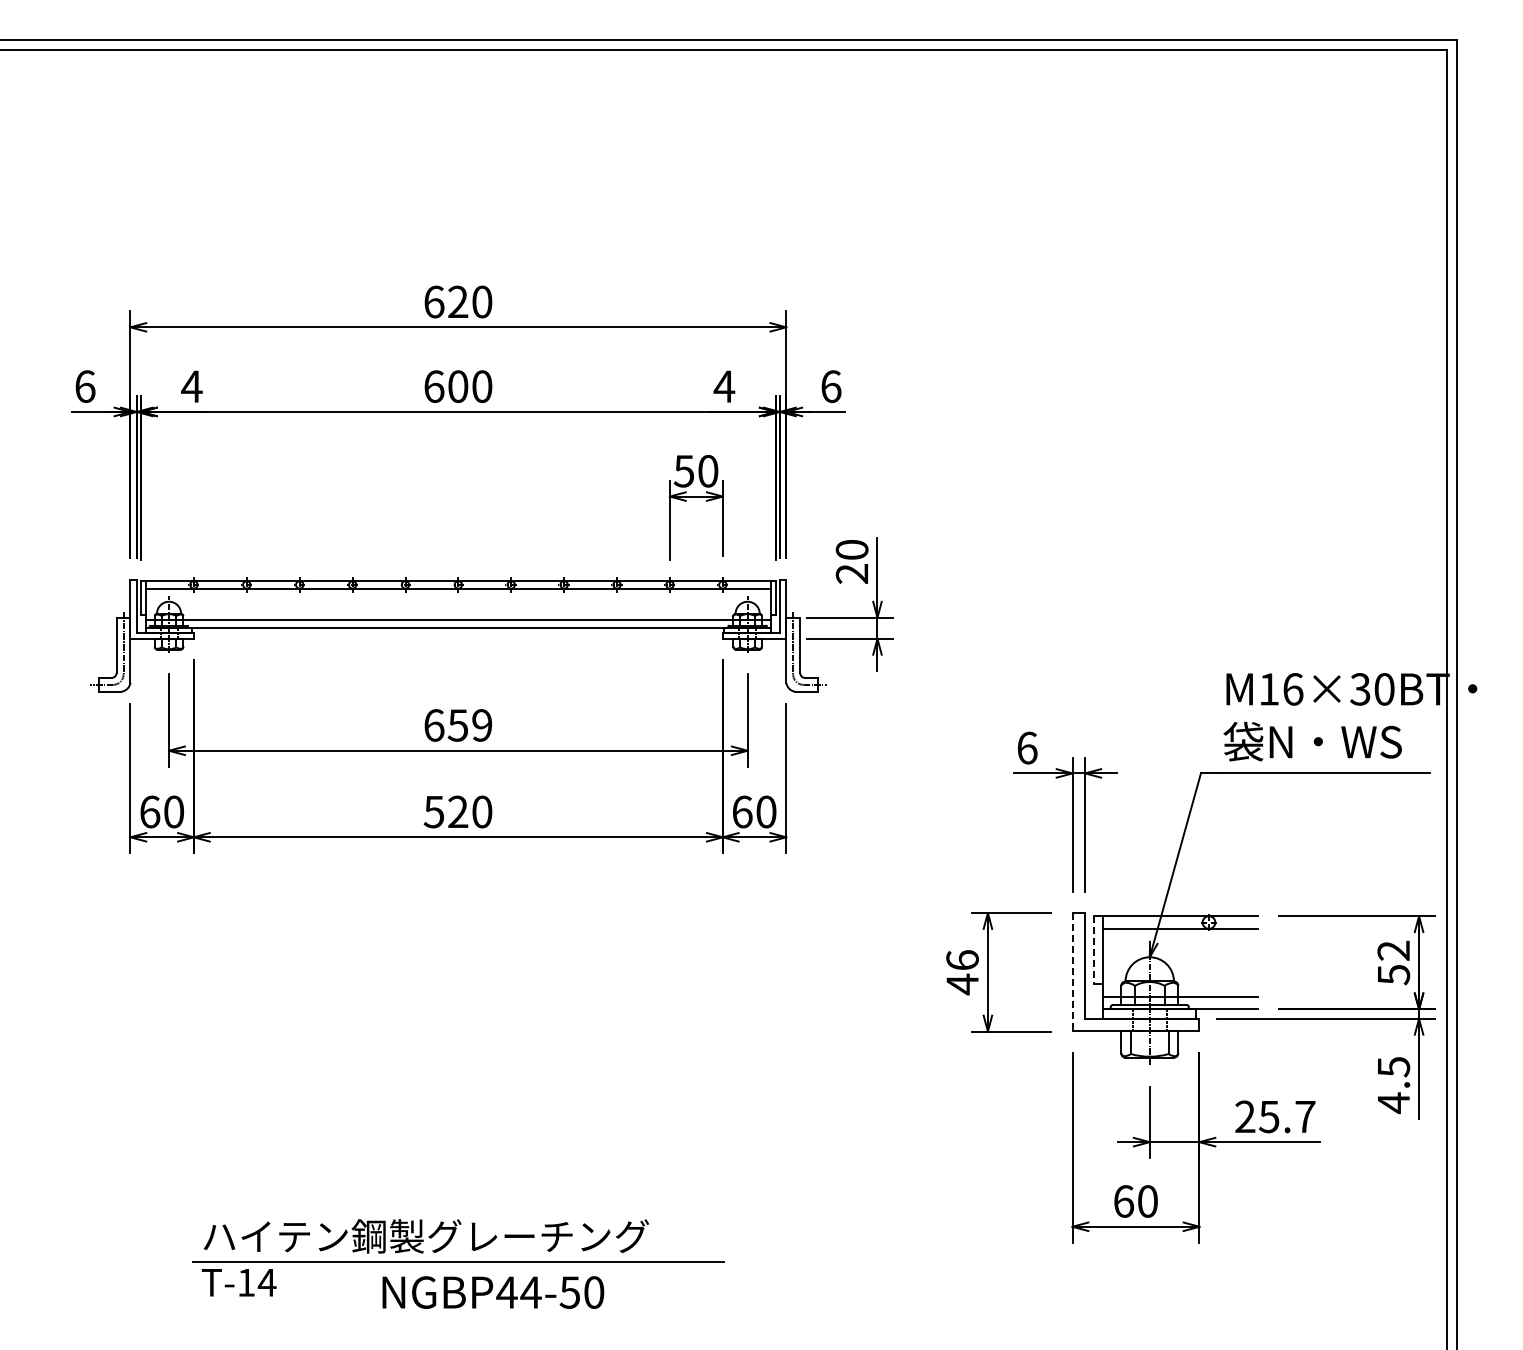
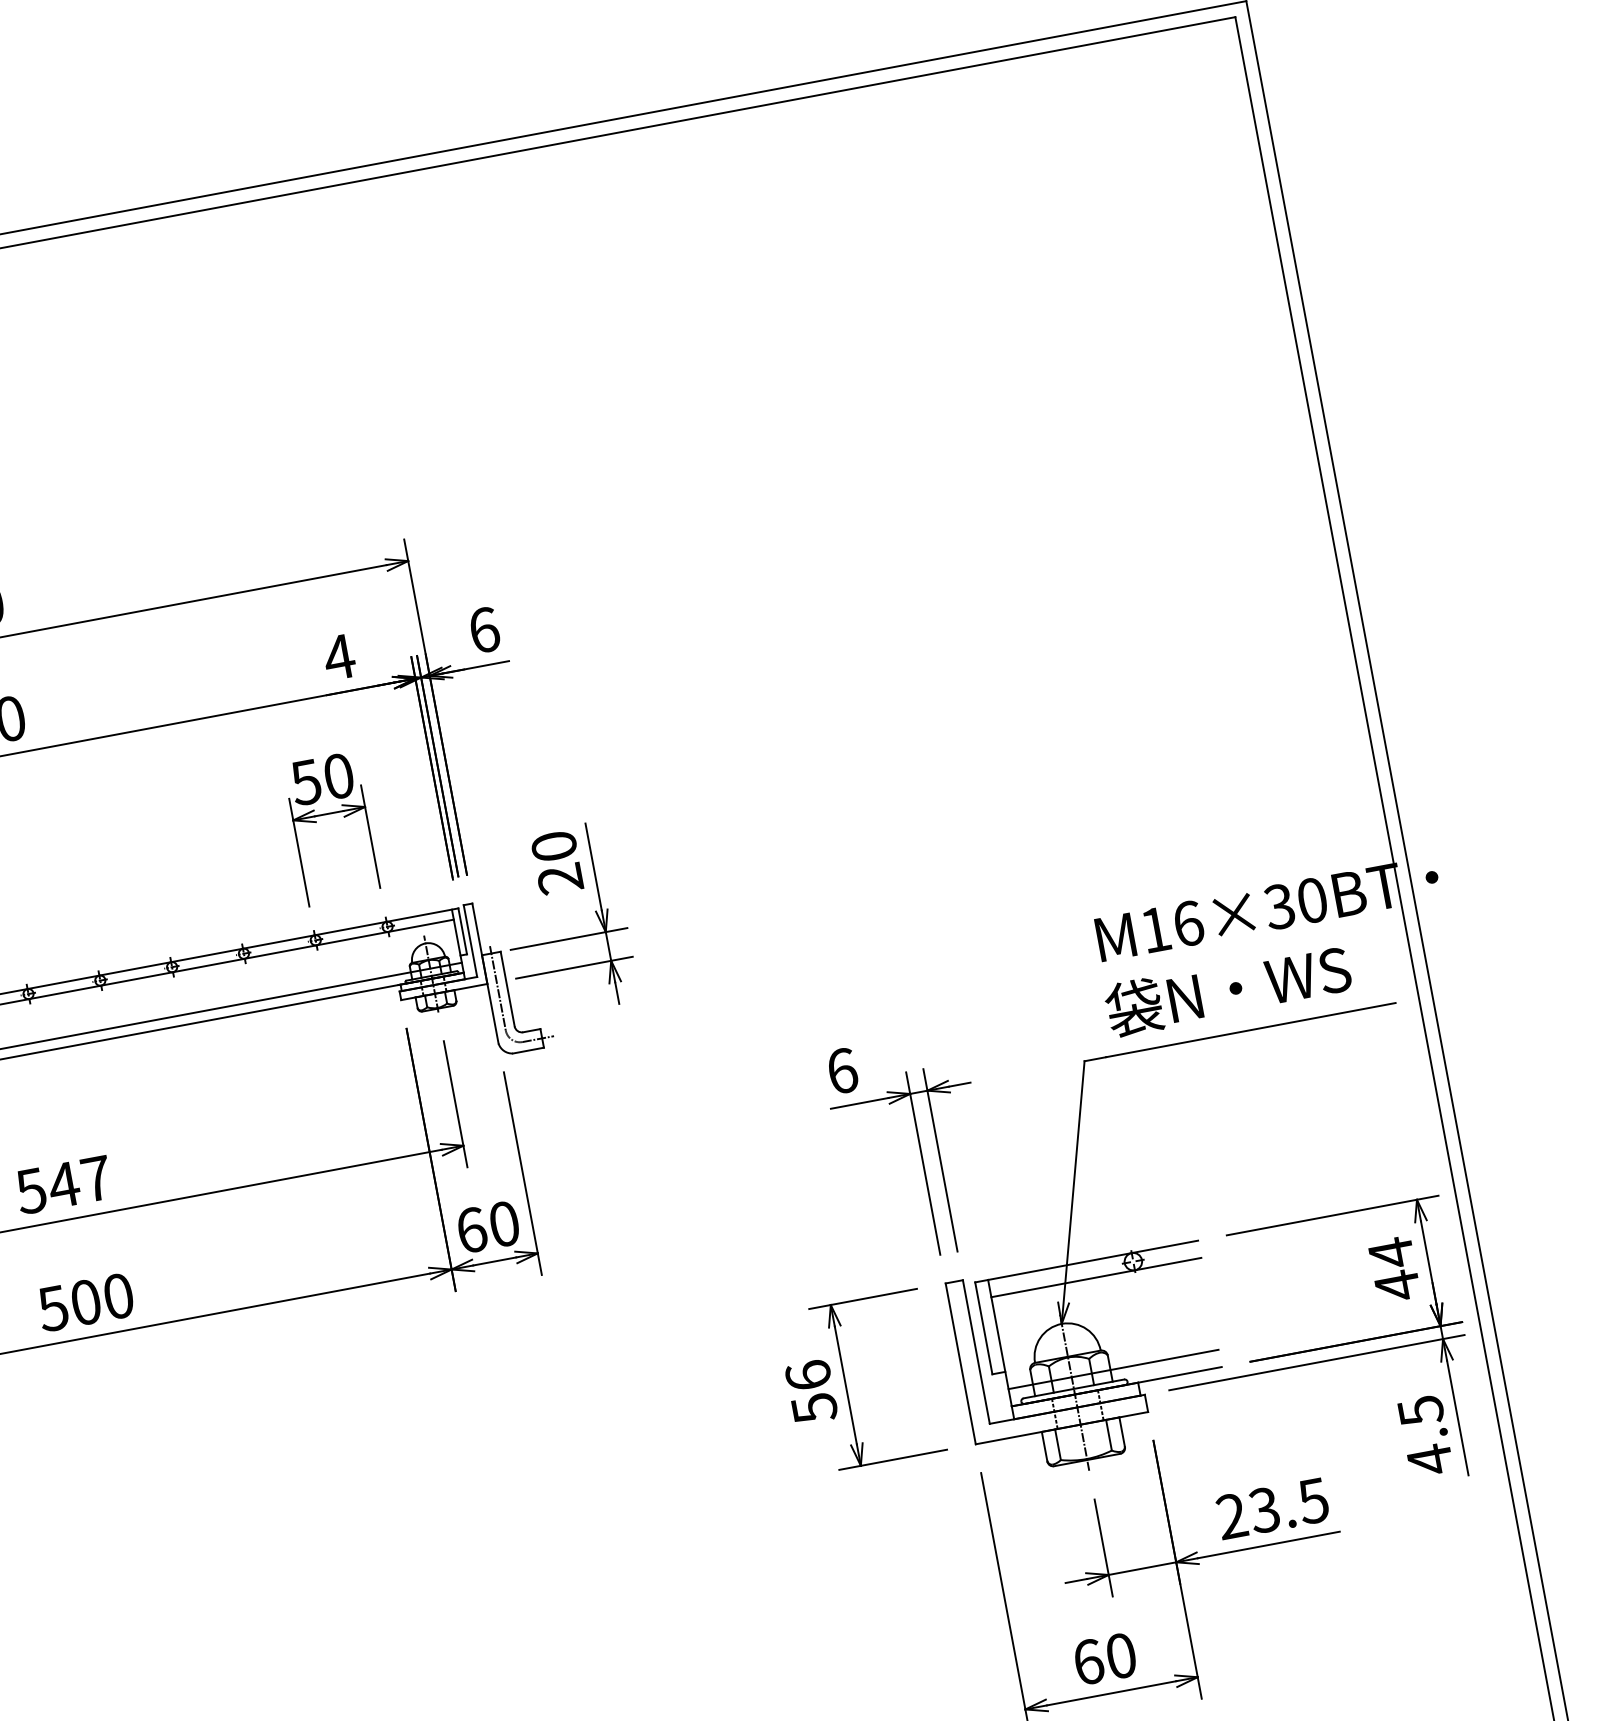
text: (457, 725) -> (63, 1185), 659 -> 547
text: (458, 811) -> (86, 1301), 520 -> 500
line: (1093, 950) -> (983, 1329), dashed -> solid
text: (1393, 962) -> (1393, 1269), 52 -> 44
line: (1072, 972) -> (960, 1364), dashed -> solid
text: (962, 984) -> (814, 1408), 46 -> 56
text: (1287, 1116) -> (1289, 1505), 25.7 -> 23.5

